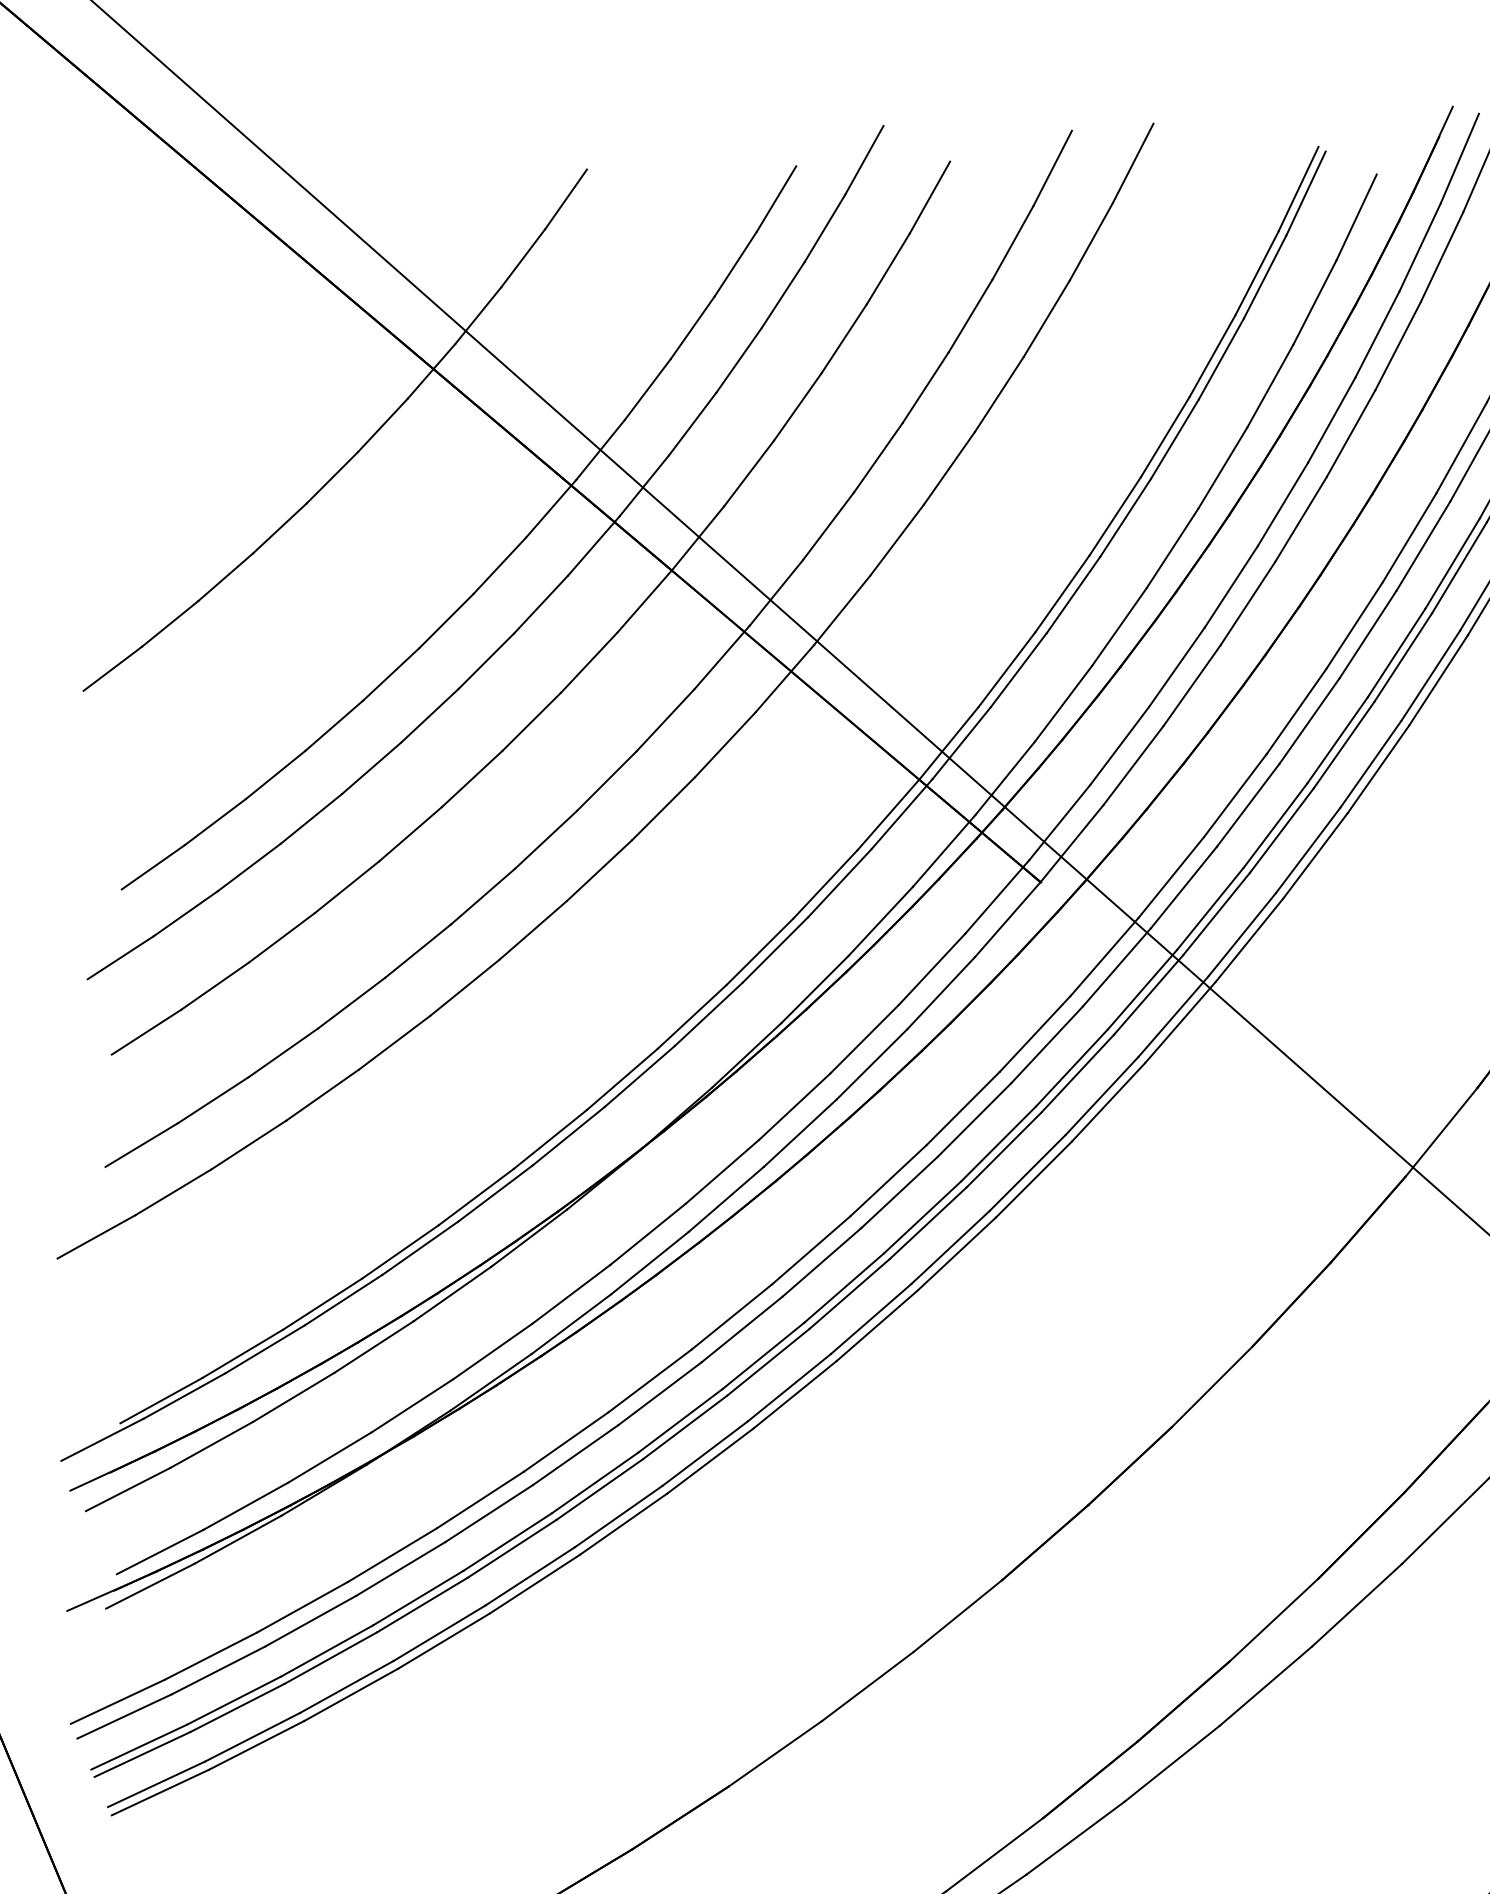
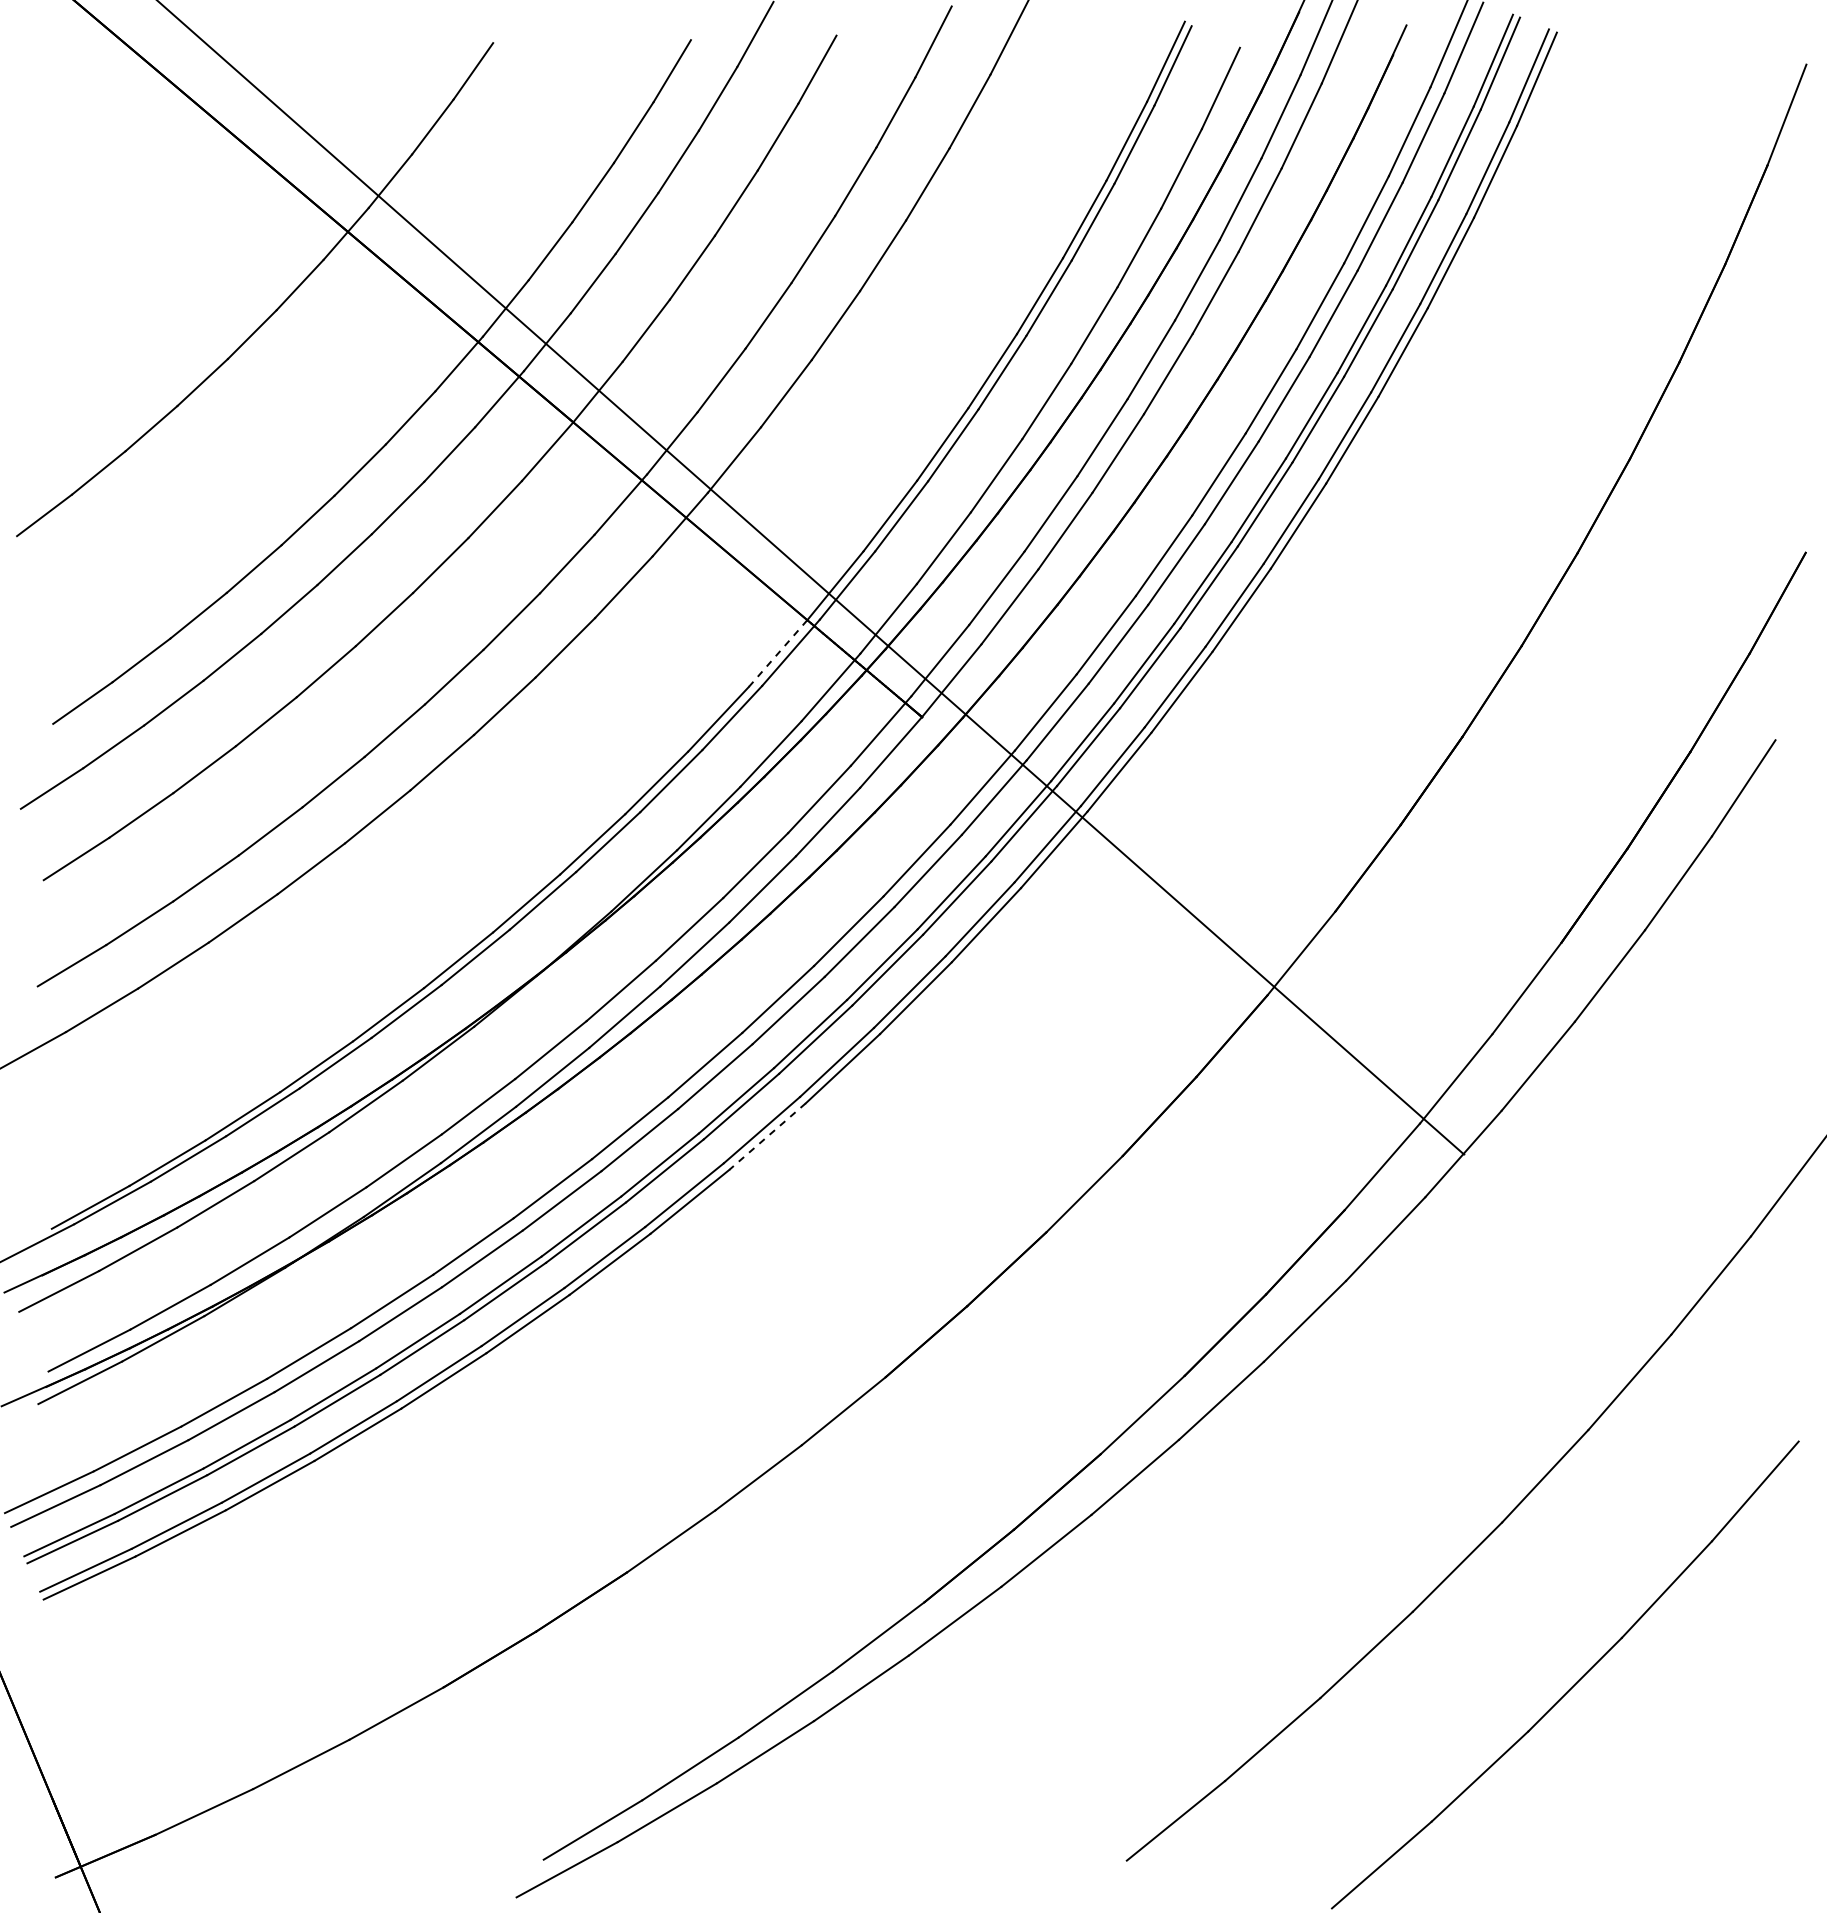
line: (887, 814) -> (777, 653), solid -> dashed
line: (877, 1325) -> (767, 1136), solid -> dashed

